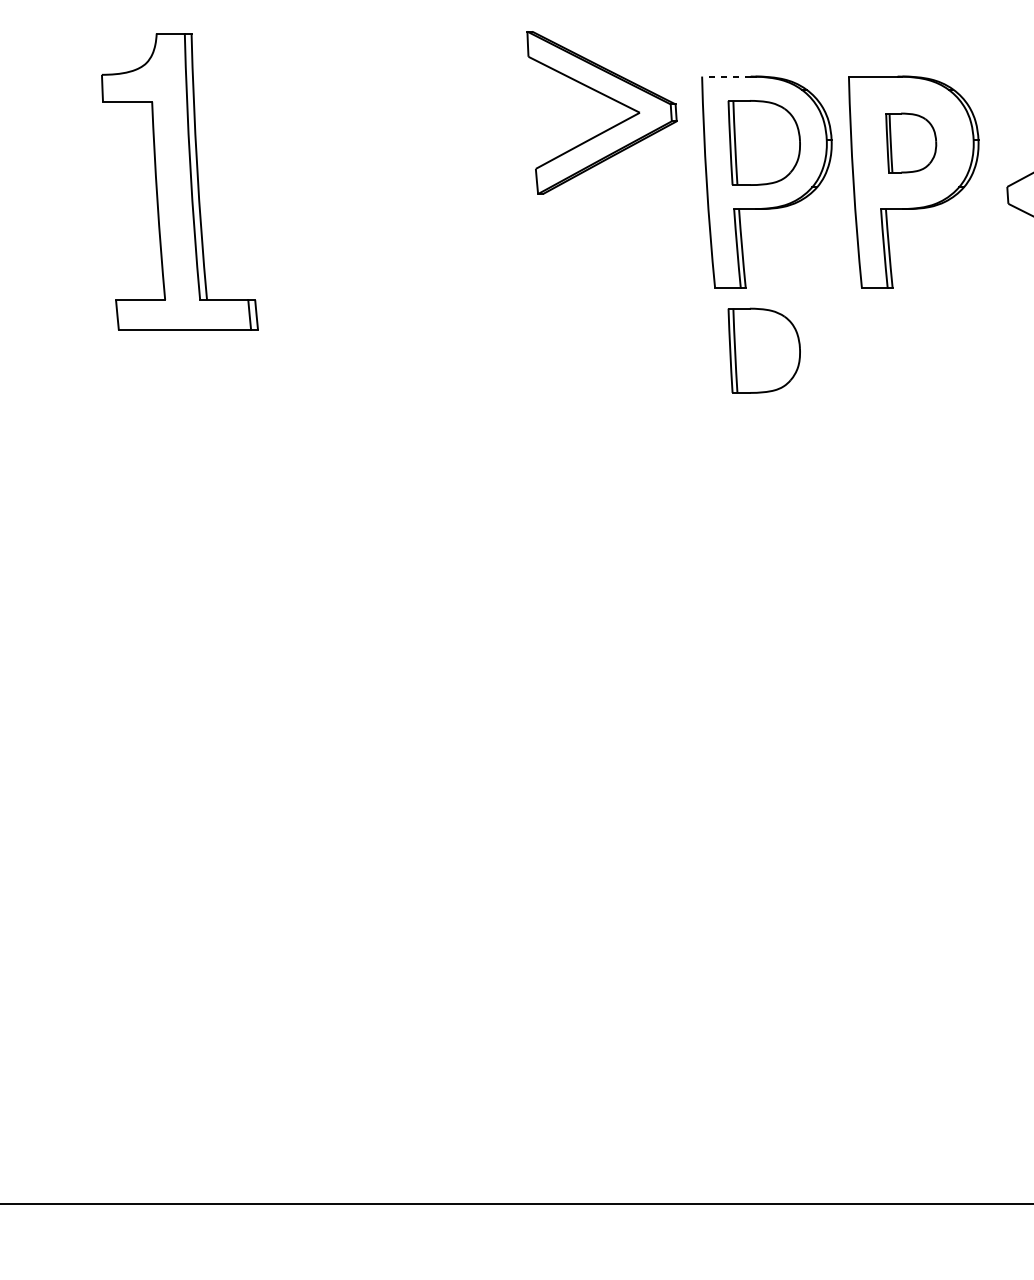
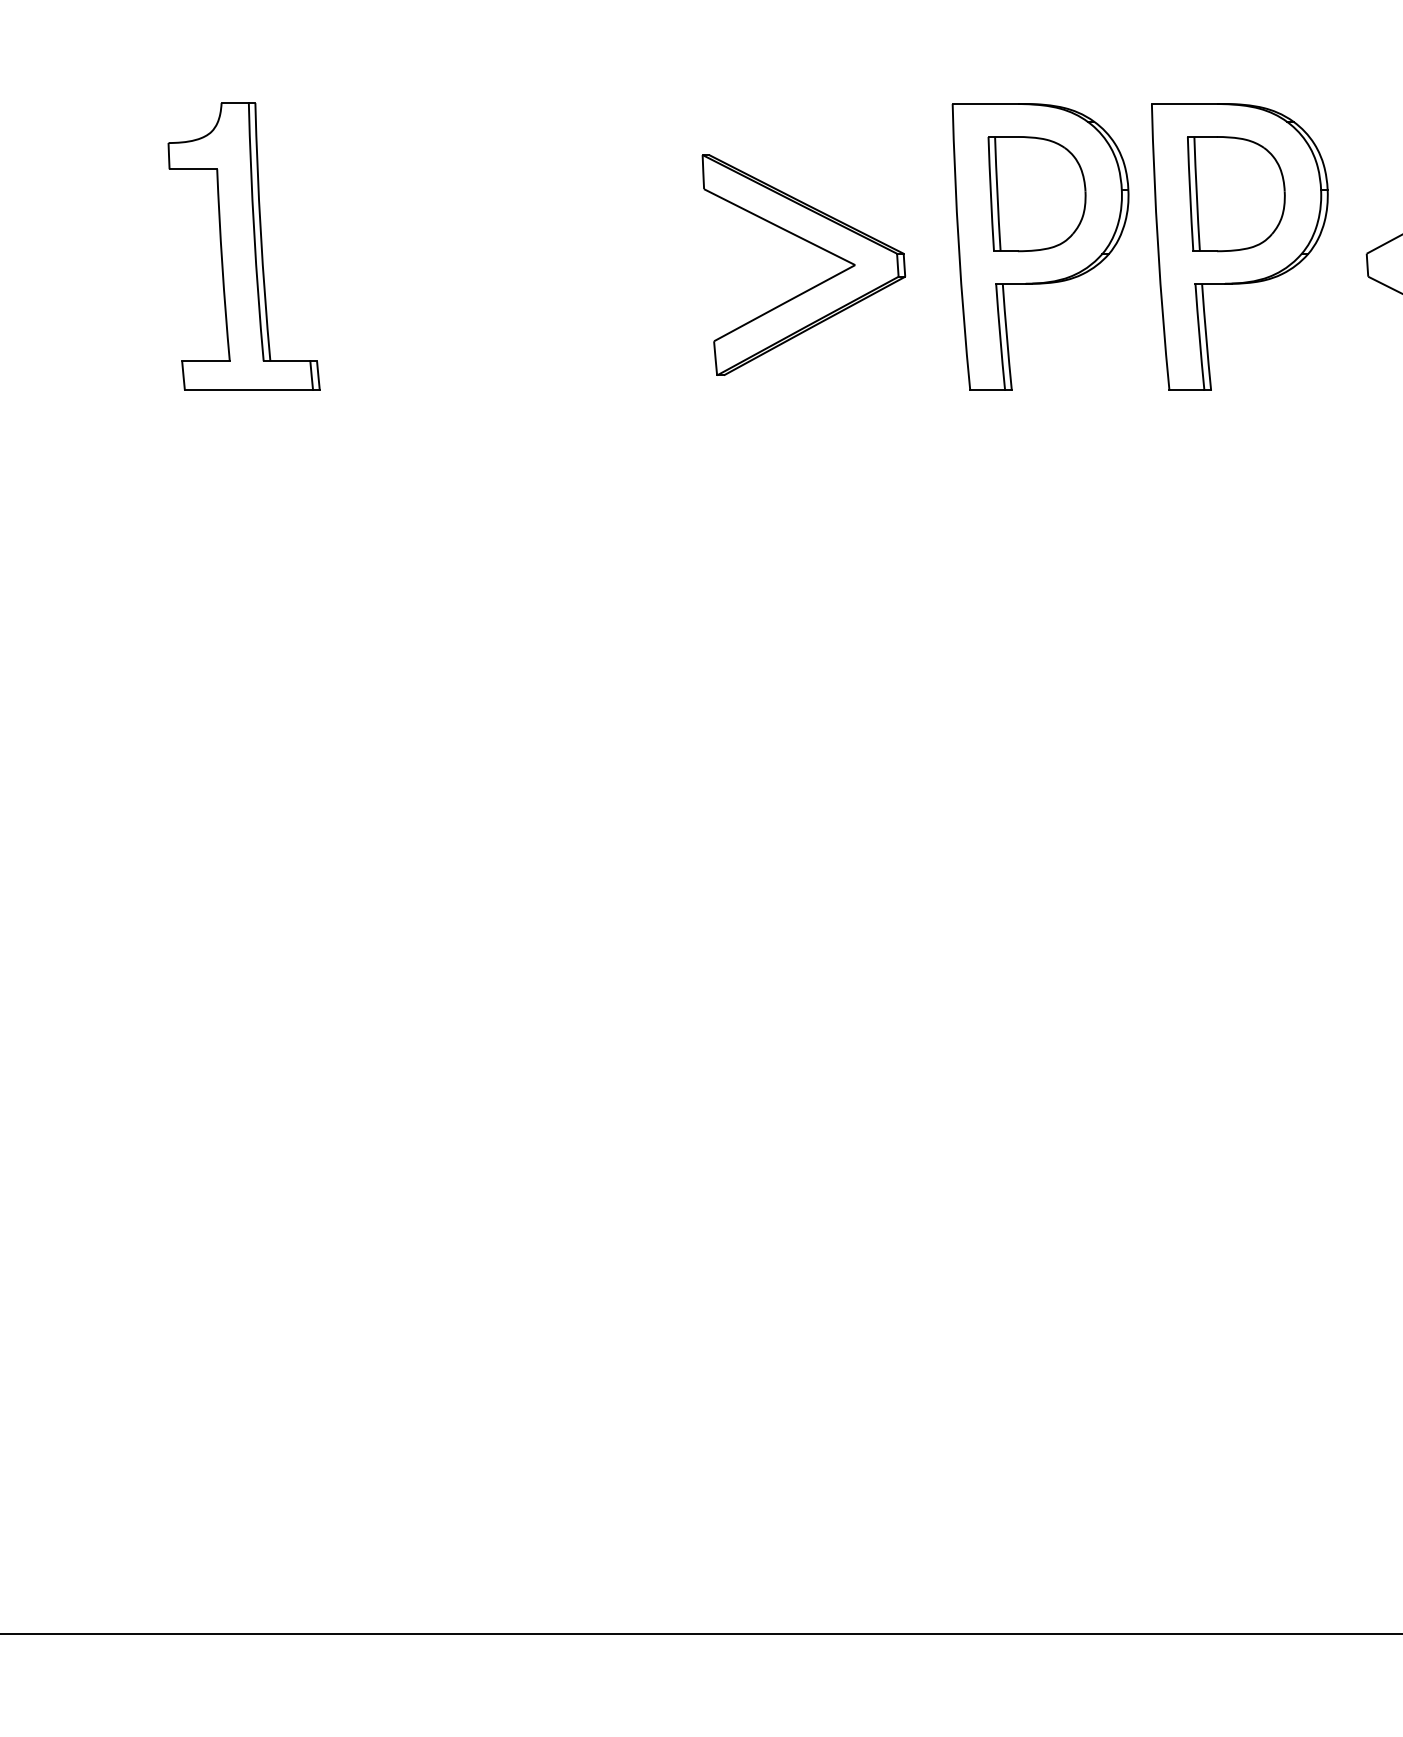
line: (726, 76) -> (985, 104), dashed -> solid
part: (609, 98) -> (813, 245), moved
part: (911, 143) -> (1236, 194), size x1.43
part: (179, 181) -> (243, 246), size x0.71
part: (763, 351) -> (1036, 476), removed

